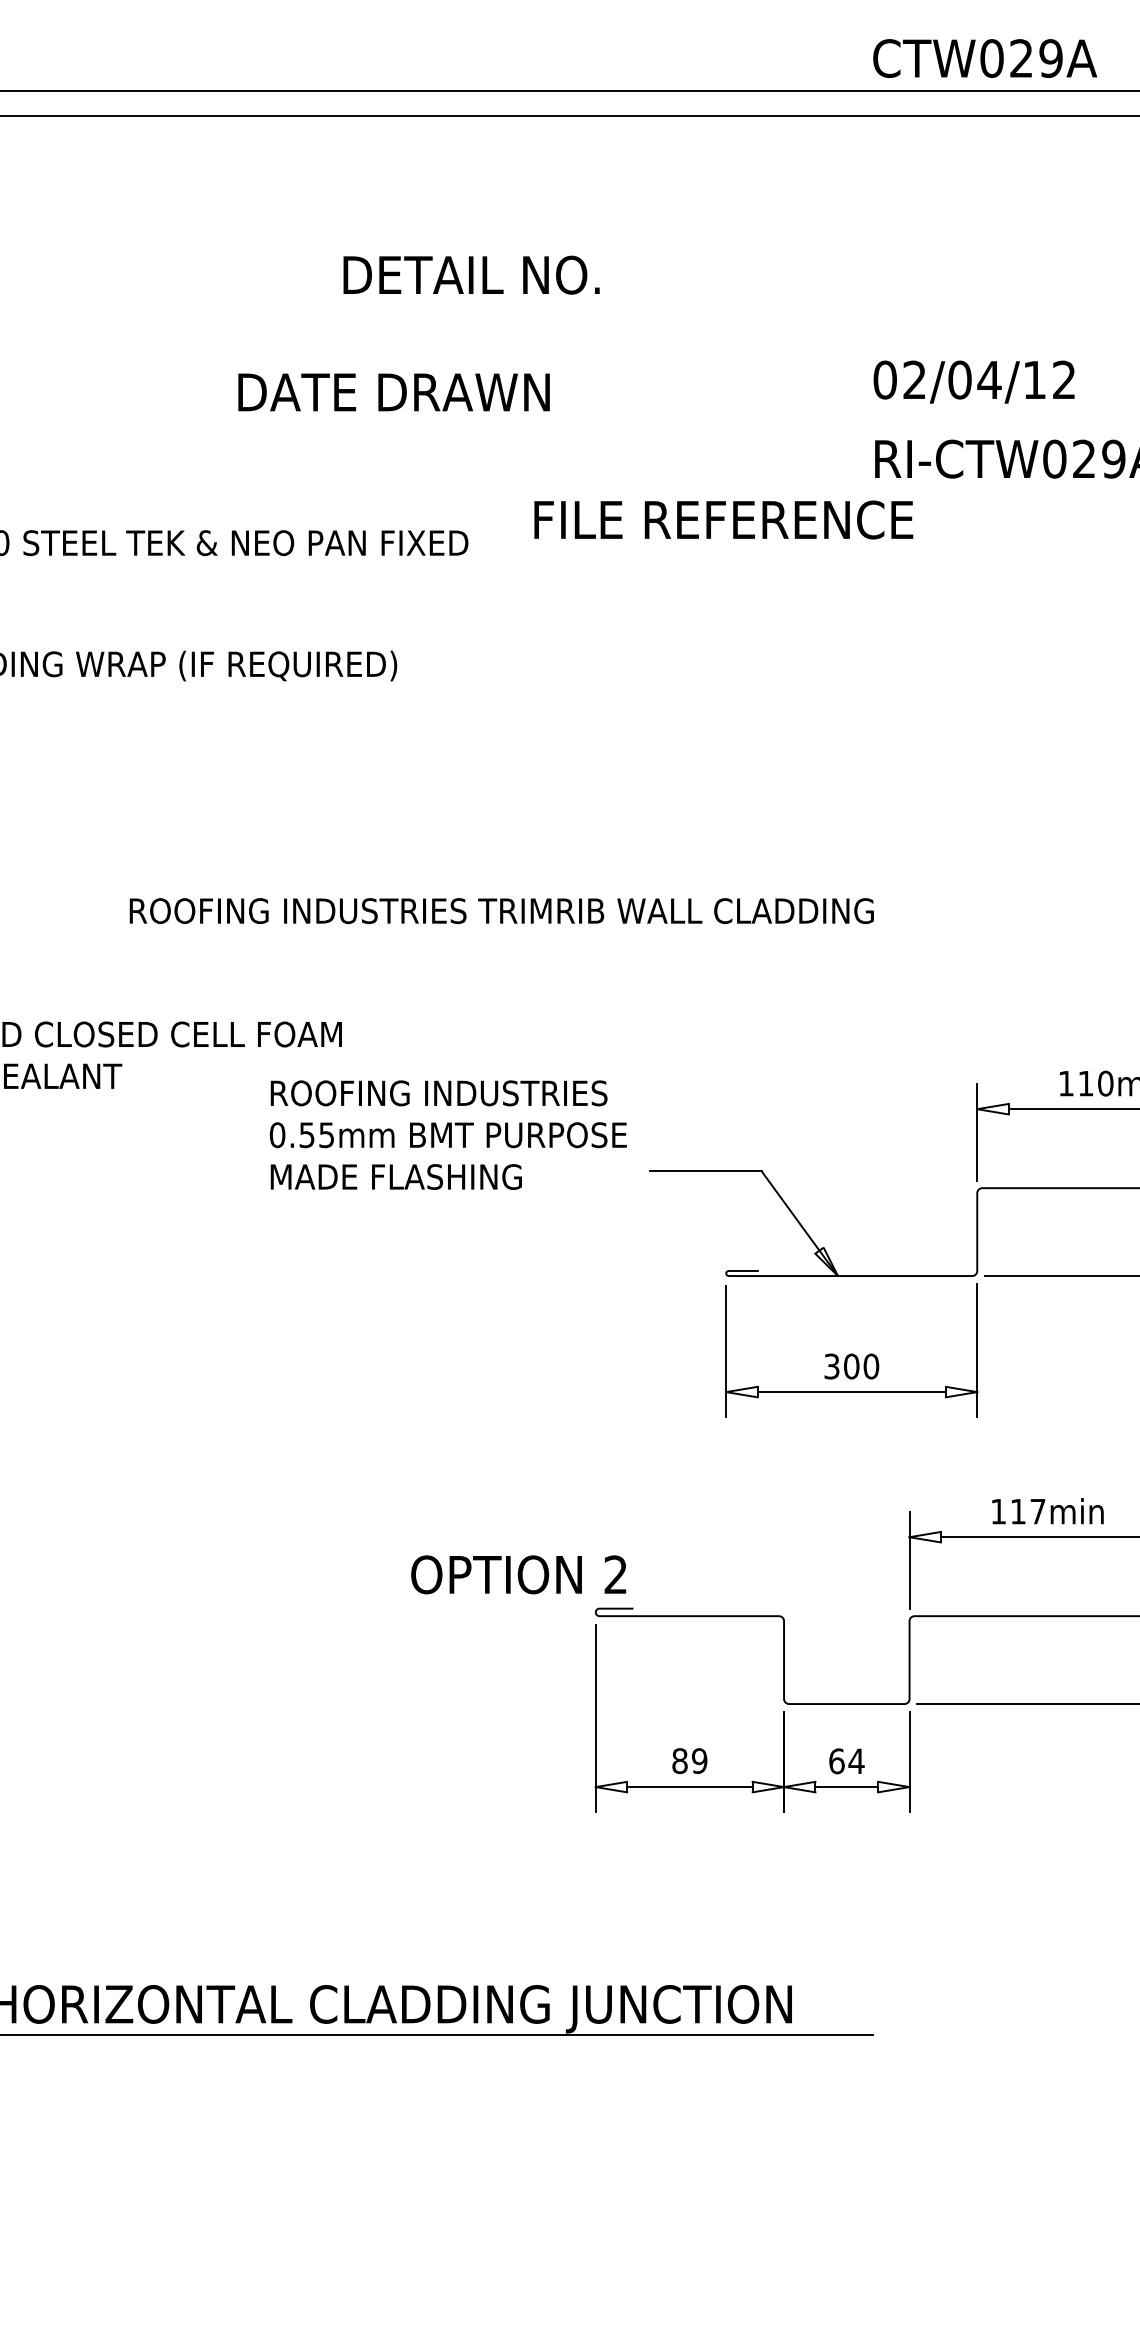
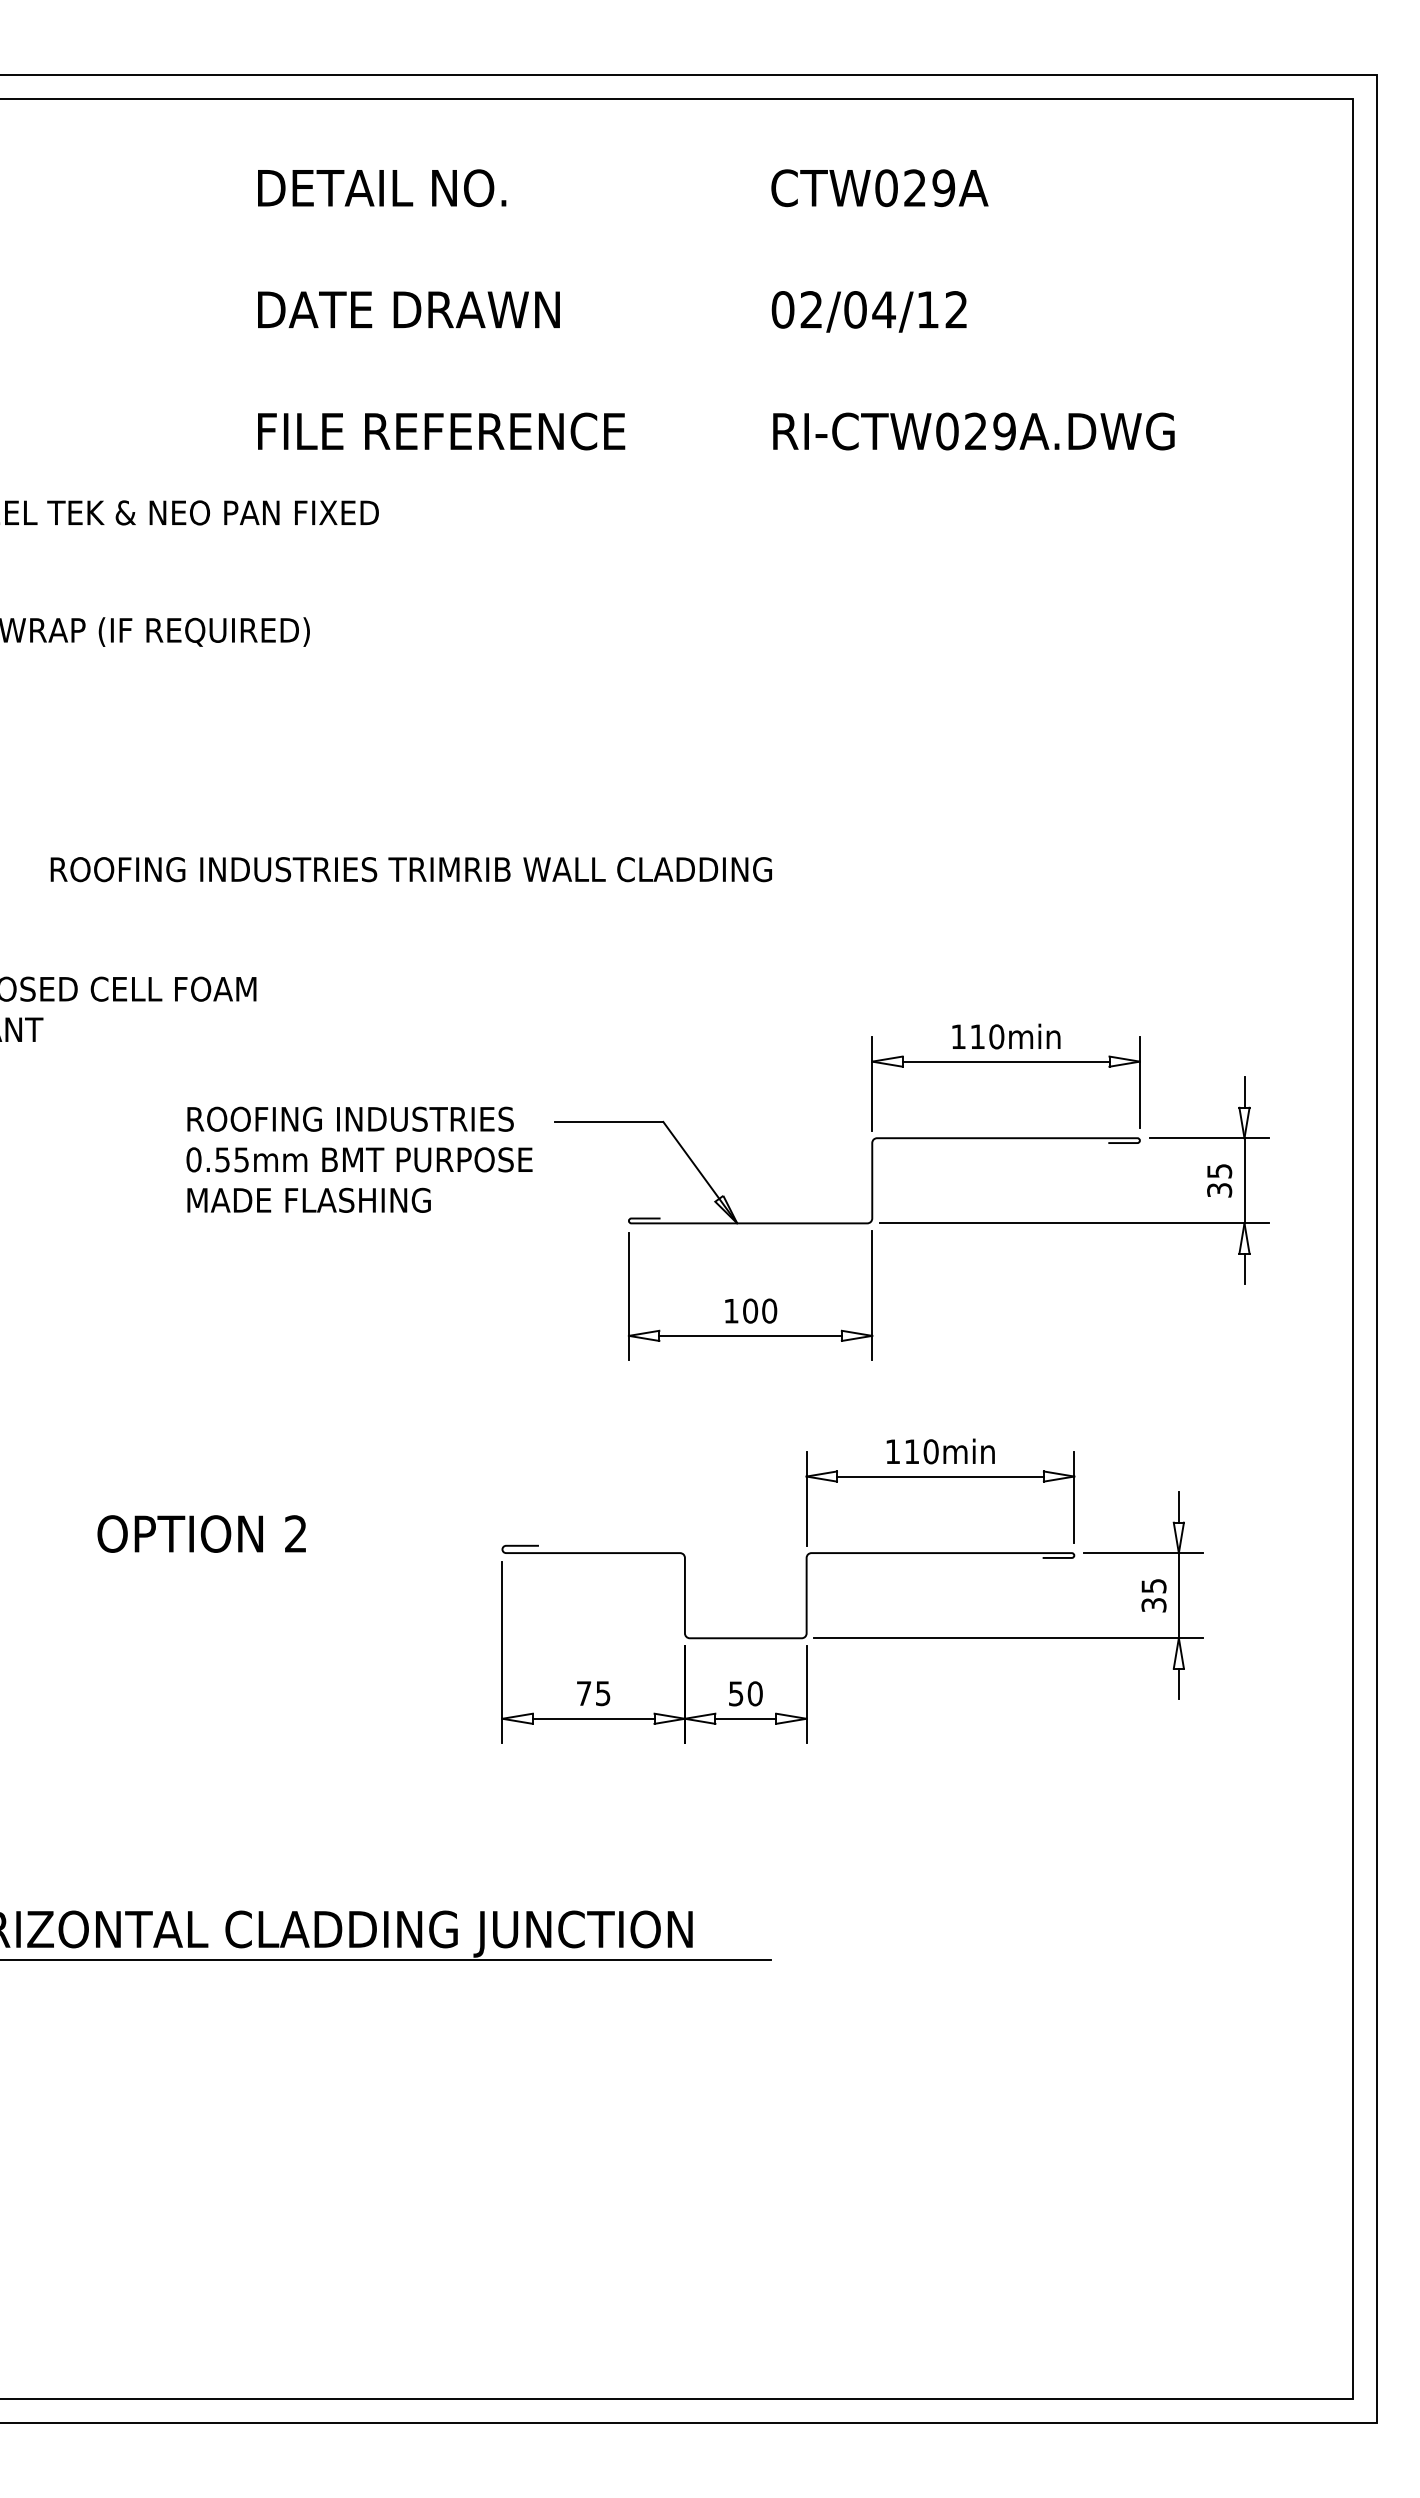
text: (984, 58) -> (879, 188), moved
text: (472, 275) -> (382, 188), moved
text: (973, 381) -> (868, 311), moved
text: (393, 392) -> (408, 309), moved
text: (723, 519) -> (441, 431), moved
text: (448, 1134) -> (359, 1159), moved
text: (832, 1365) -> (731, 1310), 300 -> 100
text: (1037, 1511) -> (930, 1451), 117min -> 110min
text: (518, 1574) -> (201, 1533), moved
text: (689, 1761) -> (593, 1693), 89 -> 75
text: (846, 1761) -> (745, 1693), 64 -> 50

